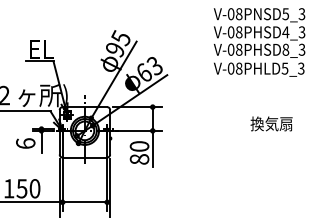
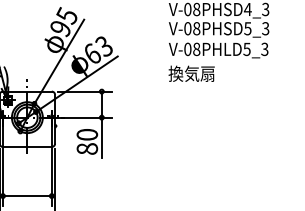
text: (285, 49) -> (247, 28), V-08PHSD8_3 -> V-08PHSD5_3
text: (271, 123) -> (191, 73), moved

